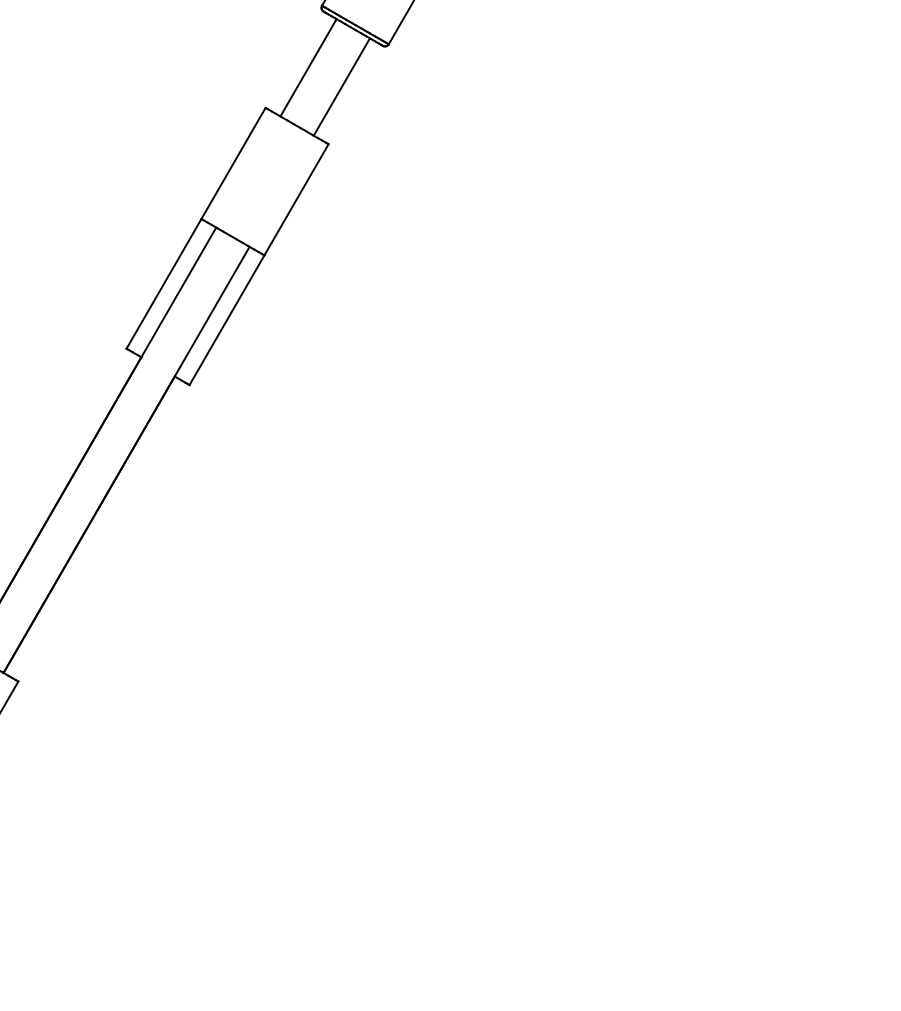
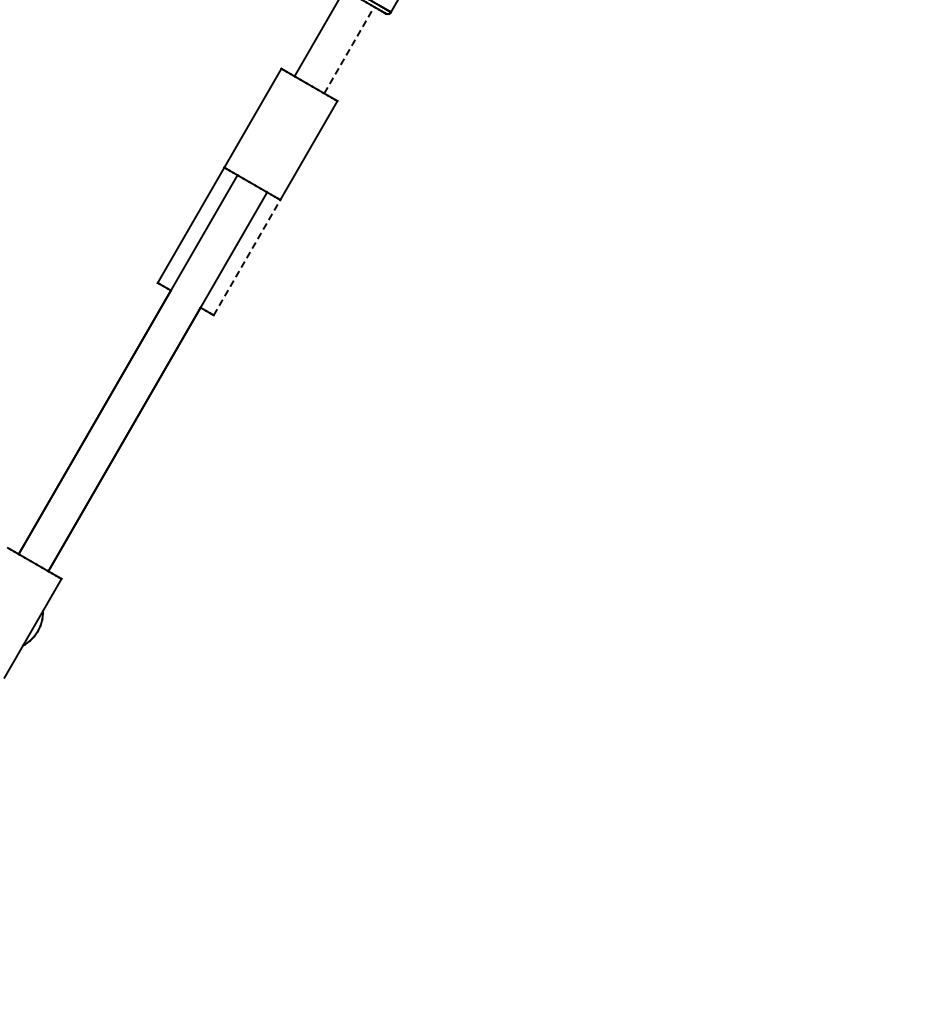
line: (342, 87) -> (349, 50), solid -> dashed
line: (227, 320) -> (247, 257), solid -> dashed

